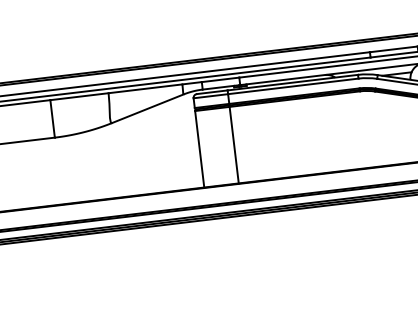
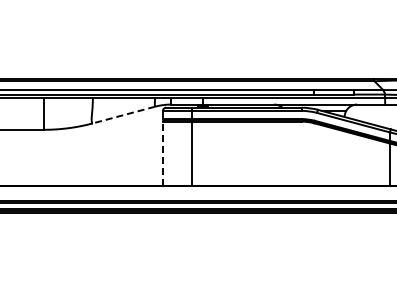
line: (147, 109) -> (123, 115), solid -> dashed
line: (199, 149) -> (162, 153), solid -> dashed

